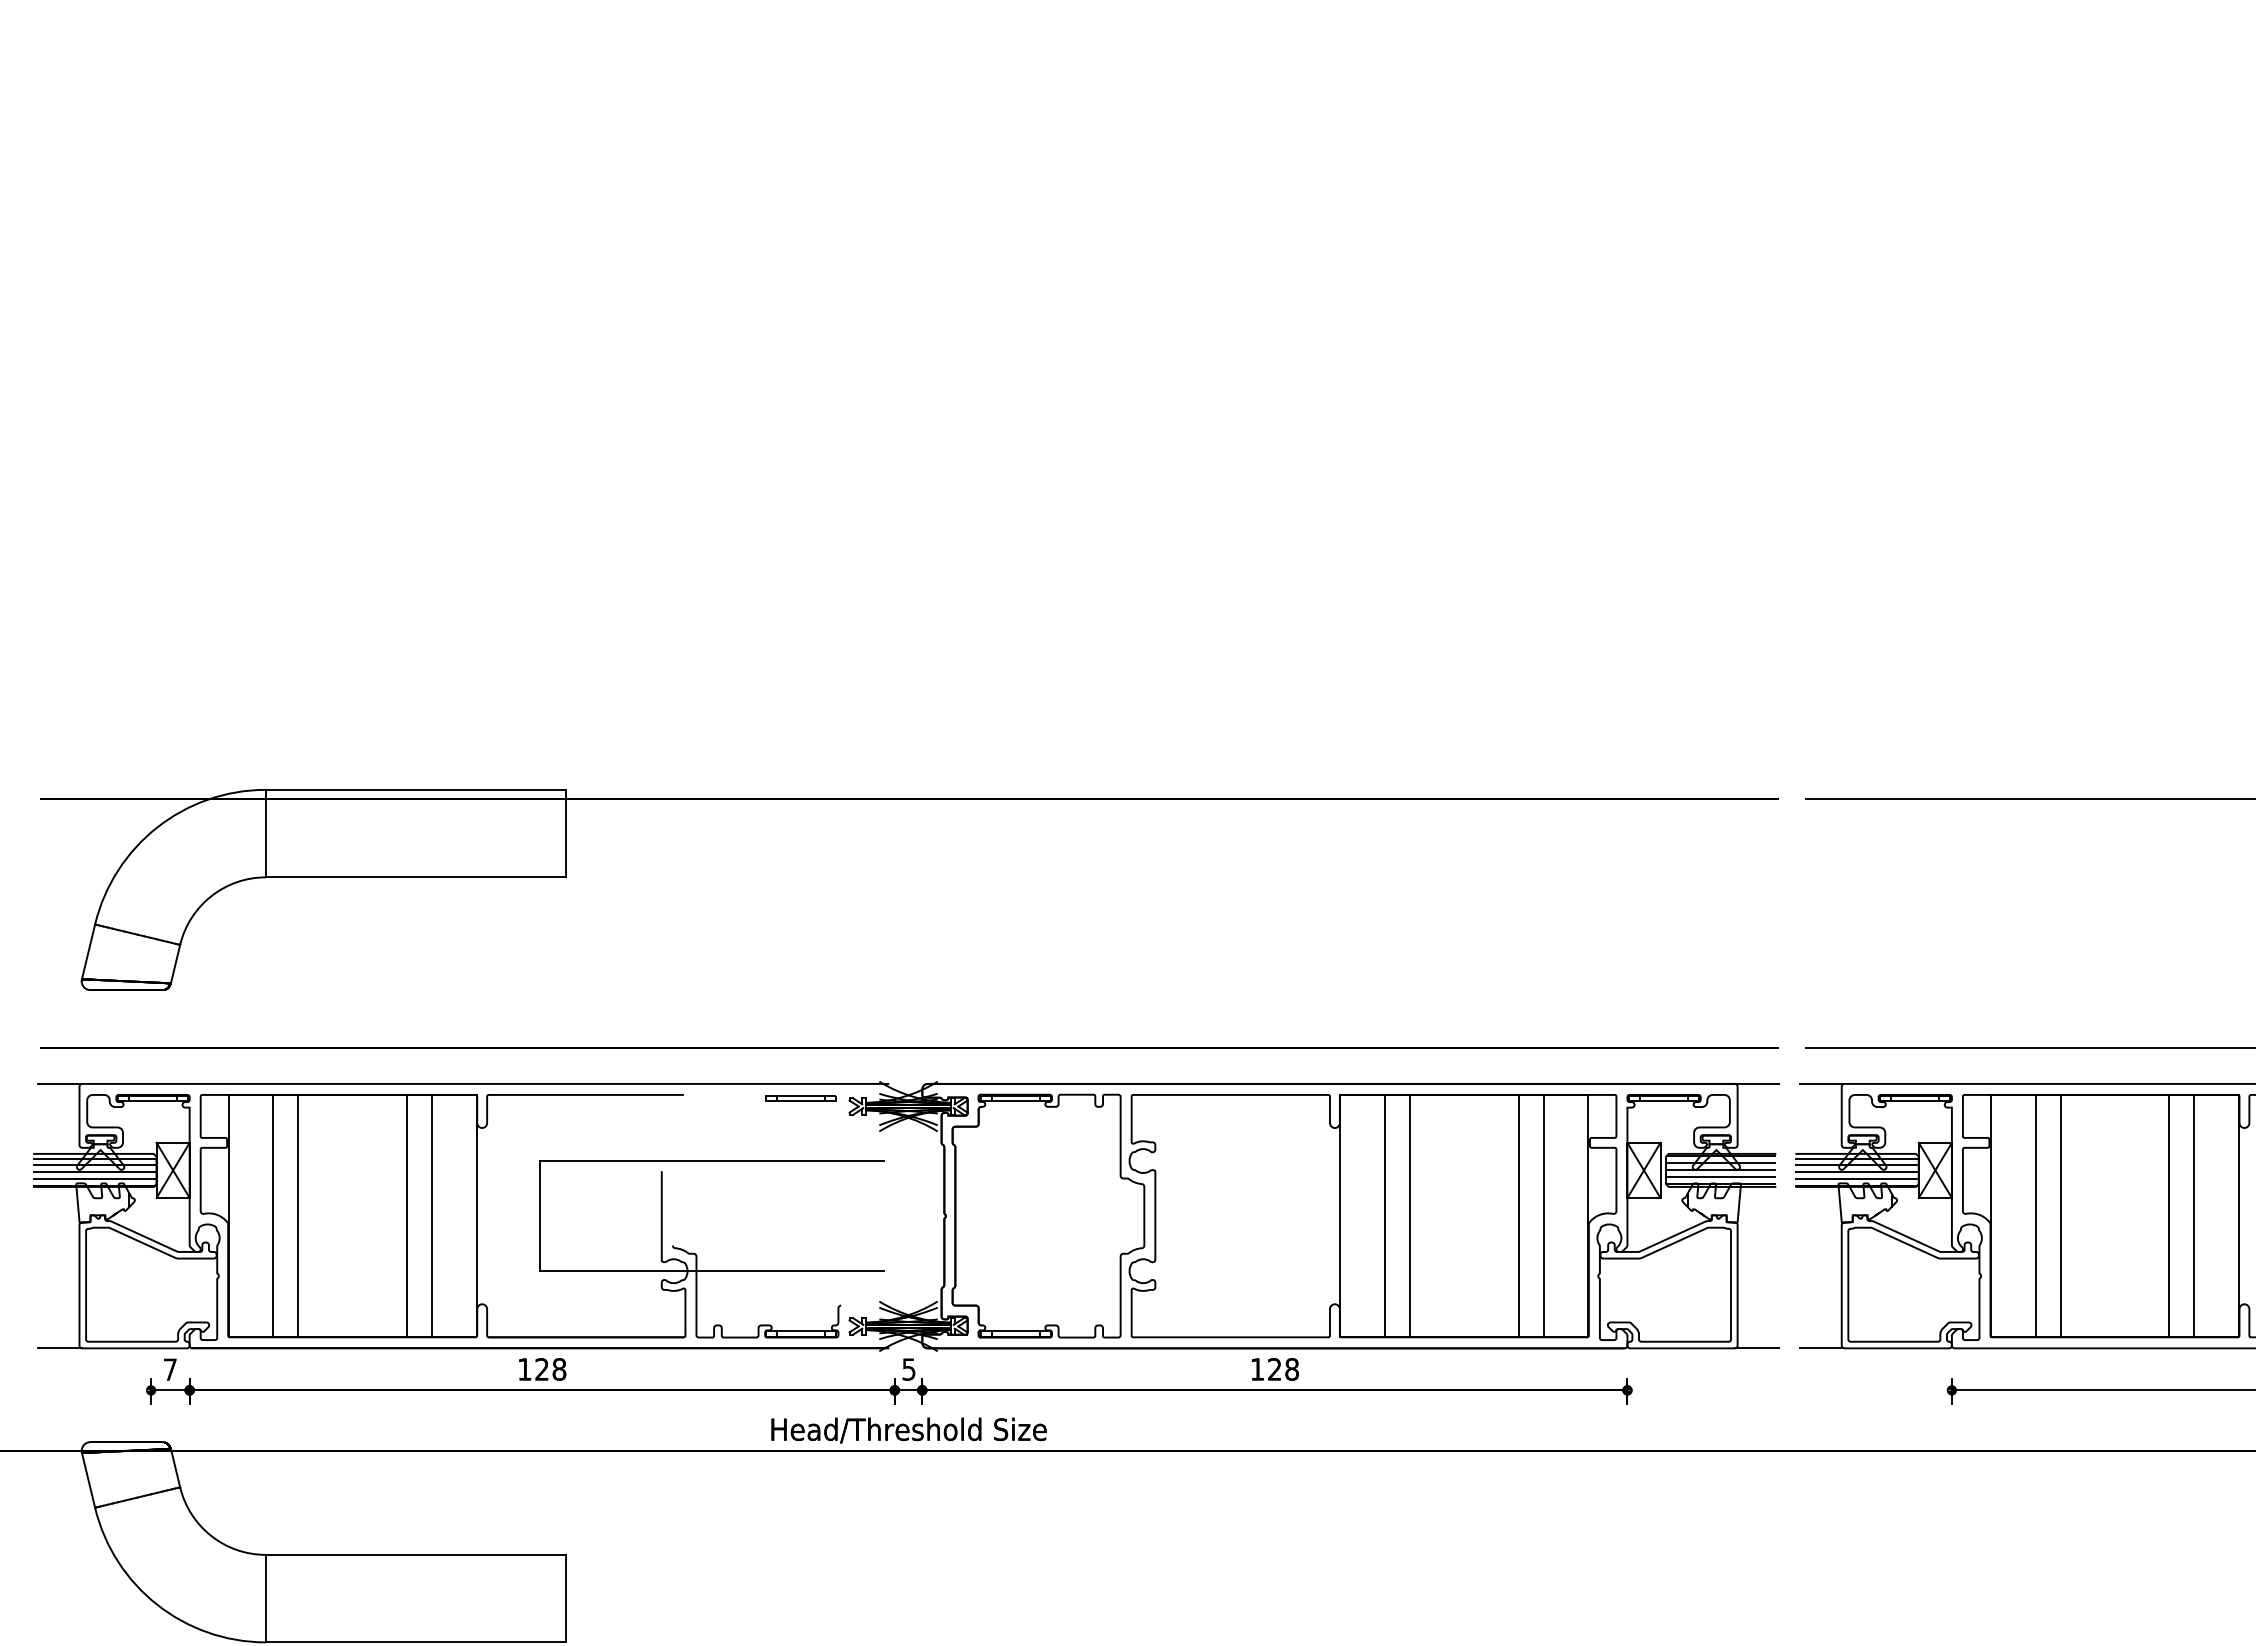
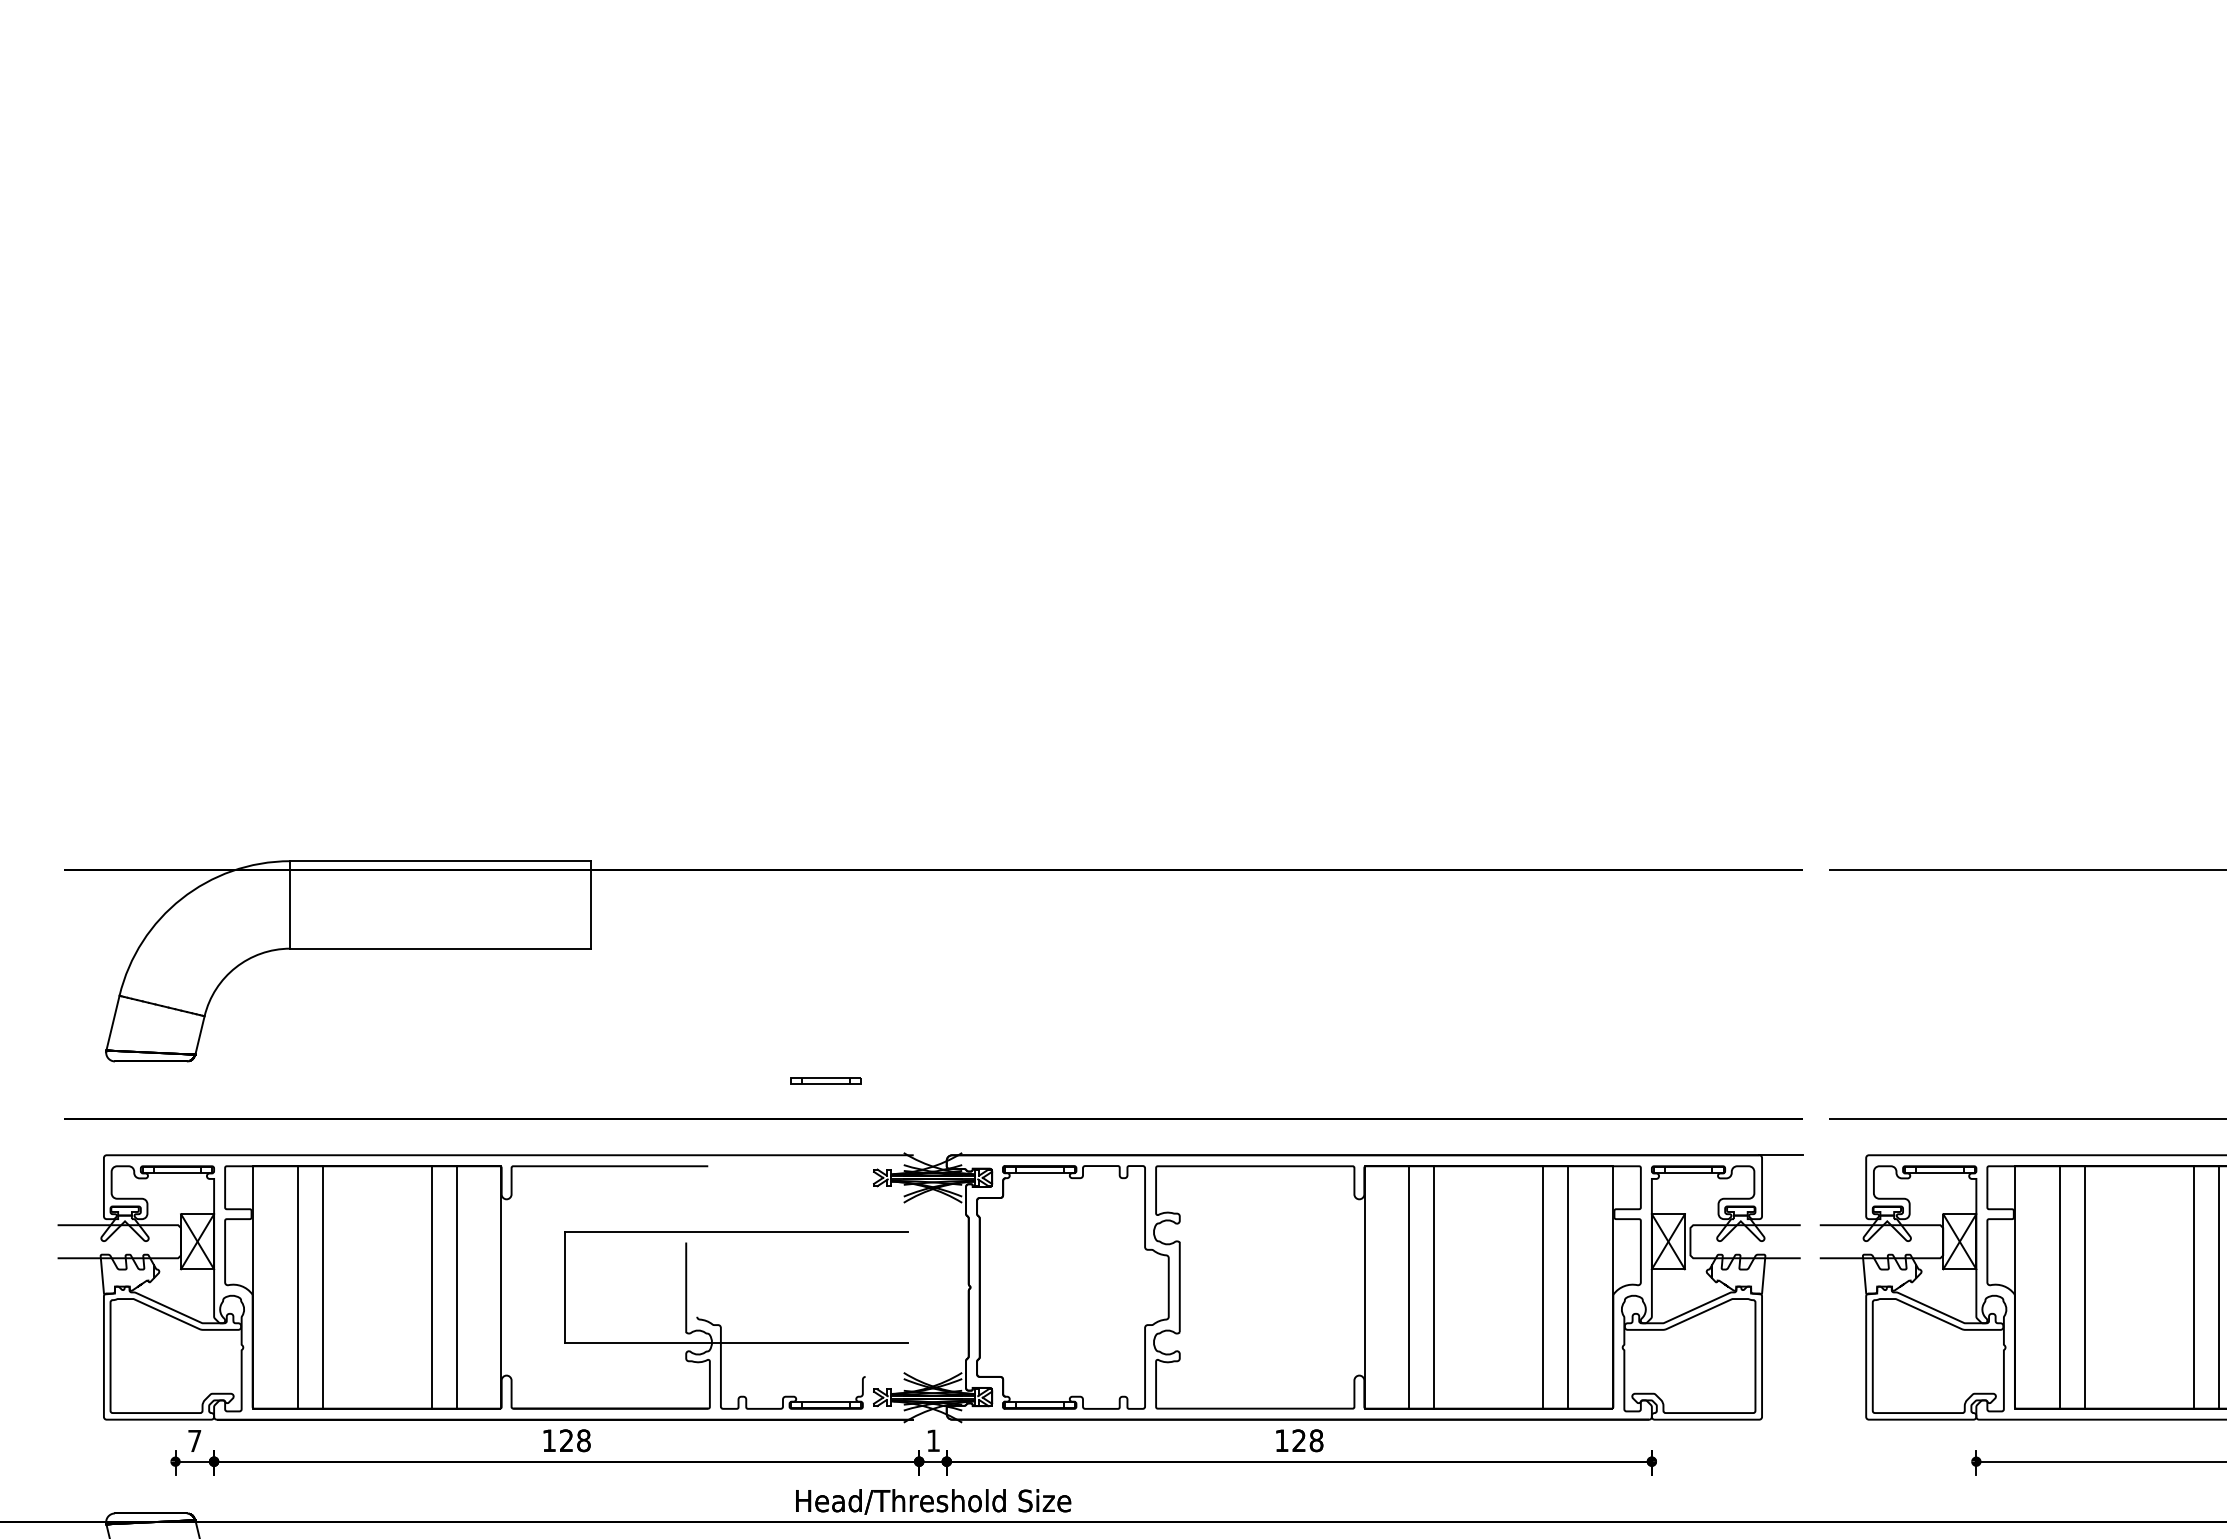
line: (60, 1083) -> (84, 1154), removed
line: (1822, 1083) -> (1846, 1154), removed
part: (800, 1098) -> (824, 1080), moved
hatch: (1721, 1170) -> (1745, 1241), removed
hatch: (94, 1172) -> (118, 1243), removed
hatch: (1856, 1172) -> (1880, 1243), removed
line: (60, 1348) -> (84, 1419), removed
line: (1756, 1348) -> (1780, 1419), removed
line: (1822, 1348) -> (1846, 1419), removed
text: (908, 1369) -> (932, 1440), 5 -> 1

